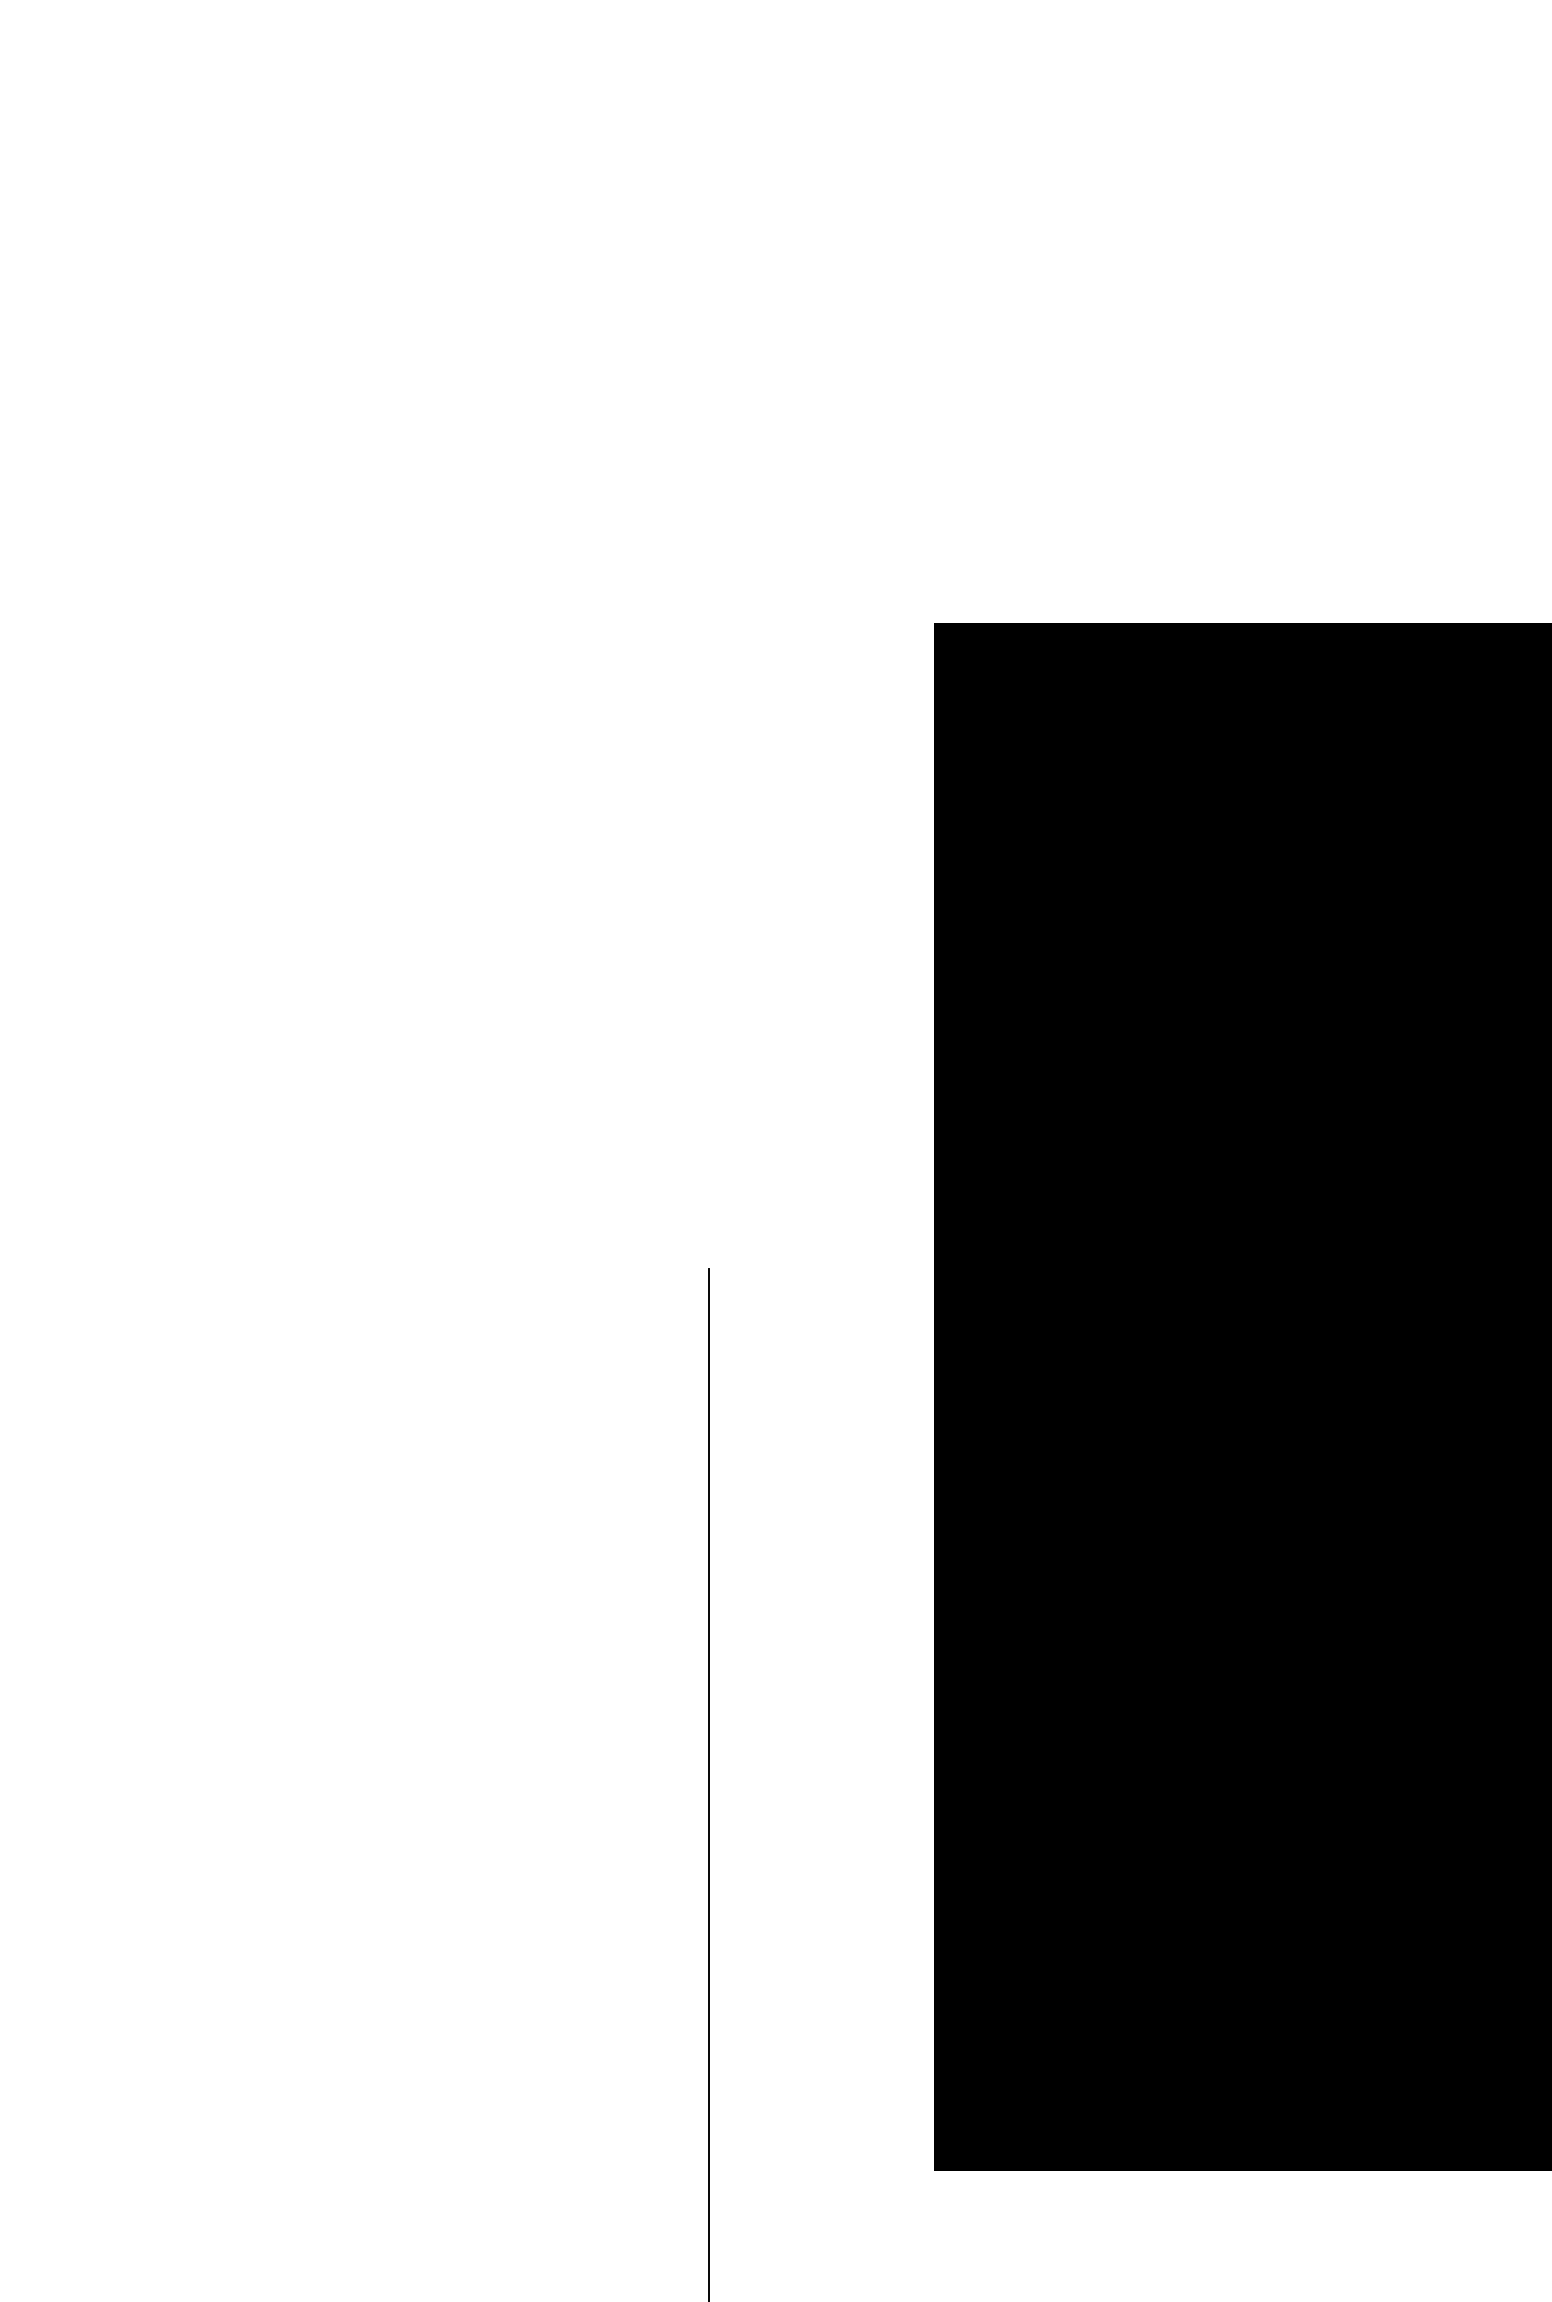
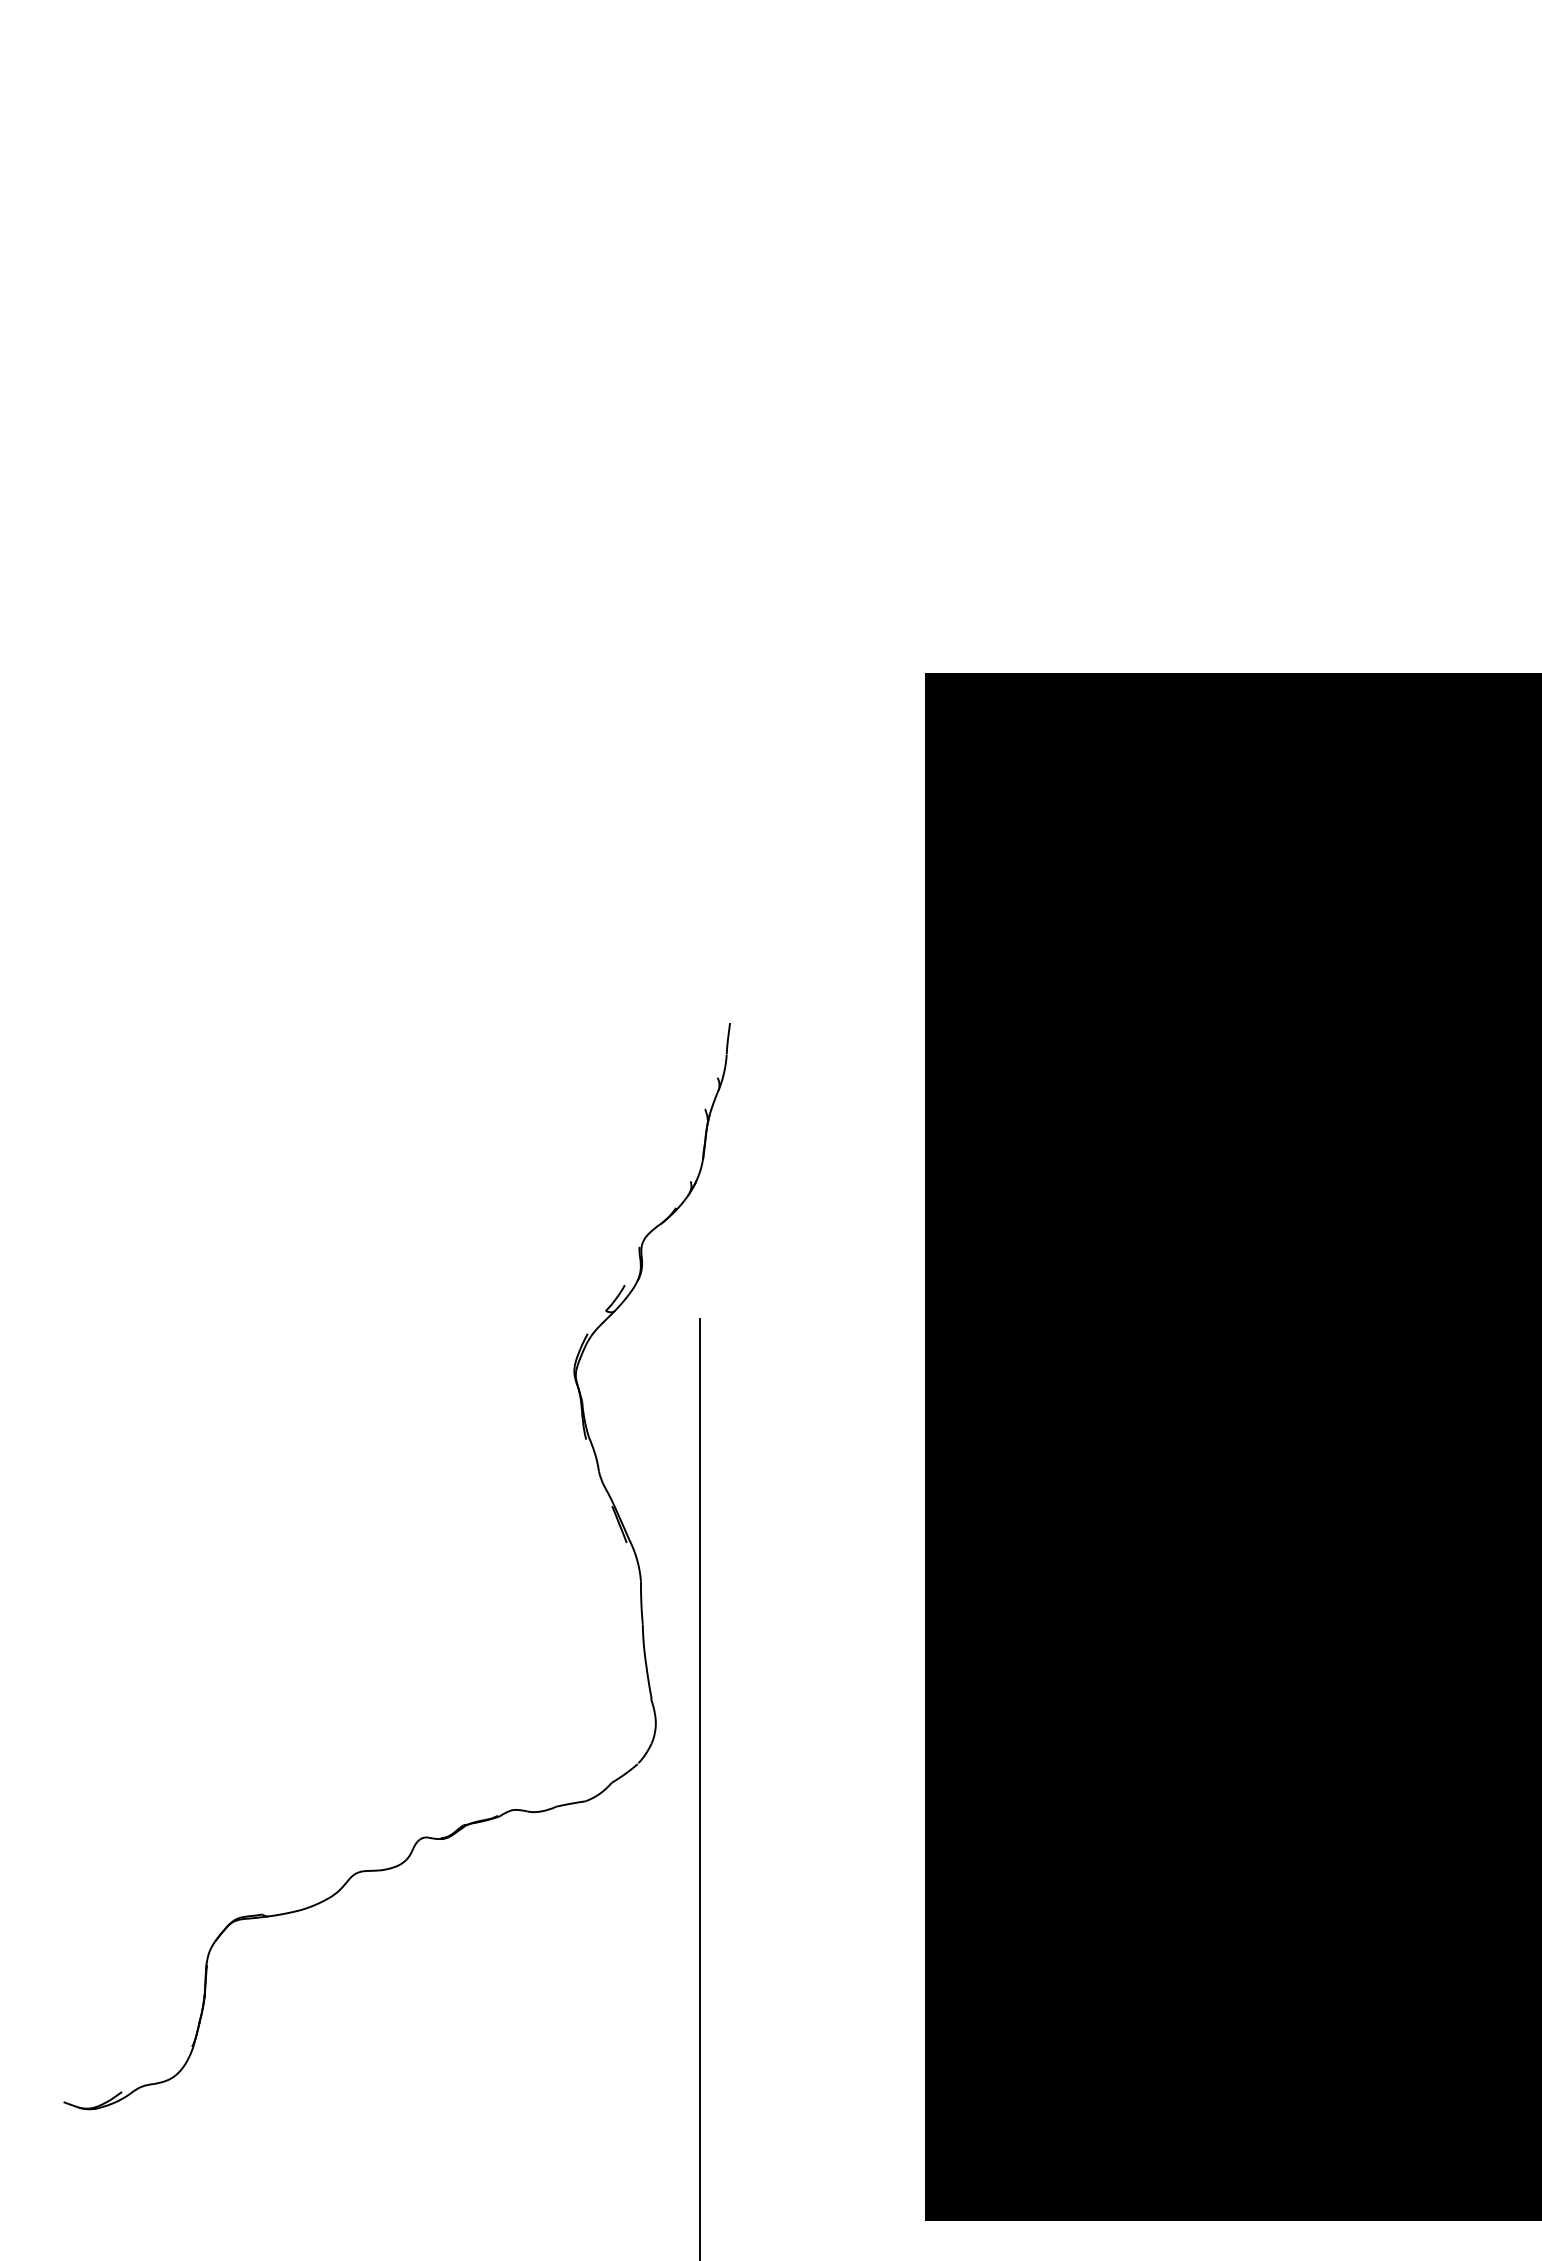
part: (610, 1432) -> (601, 1482), added

